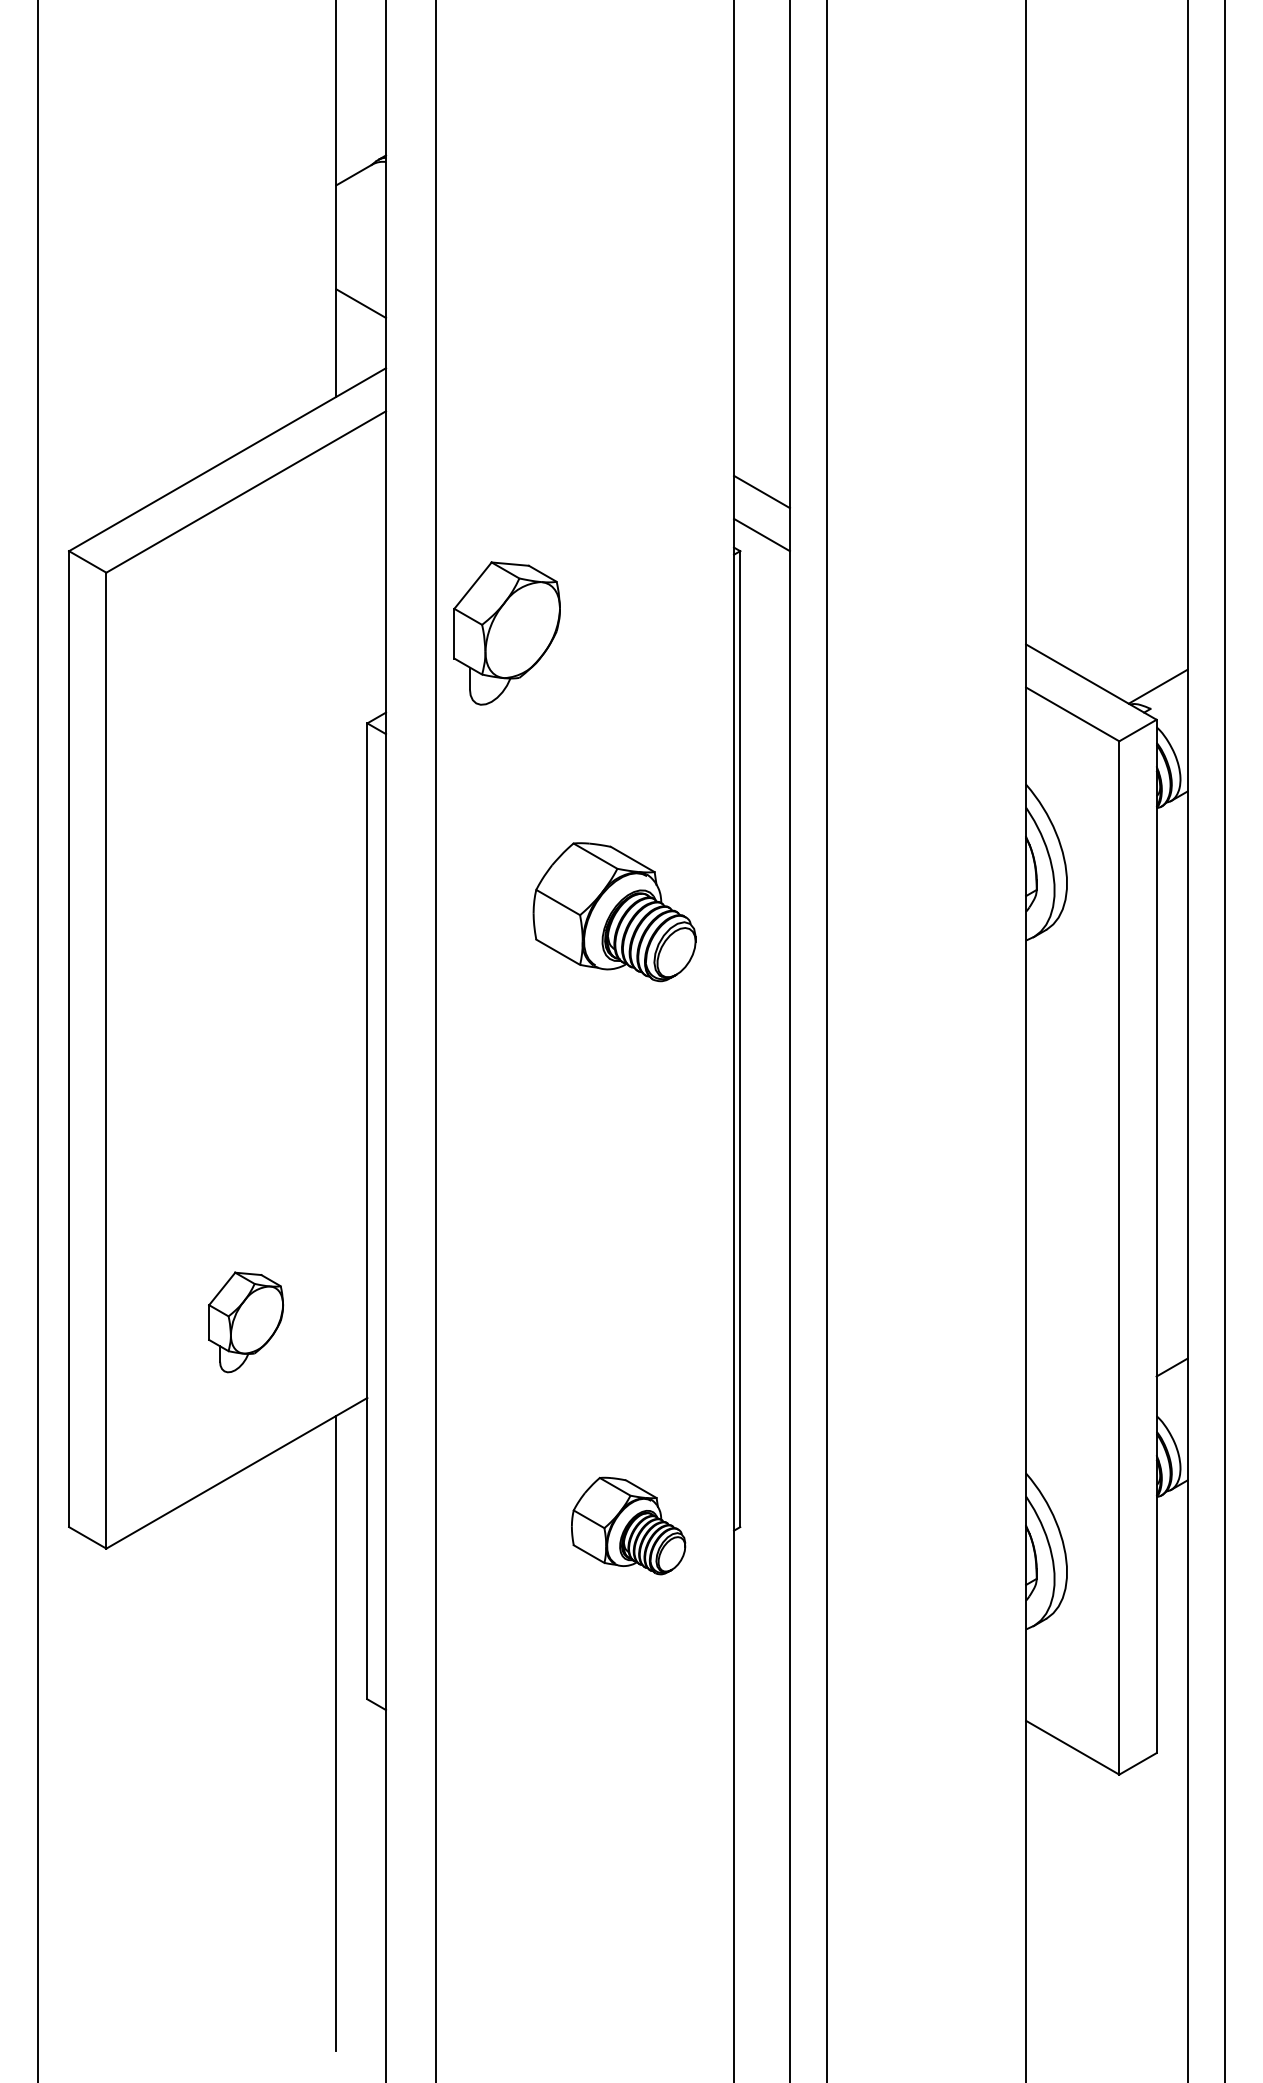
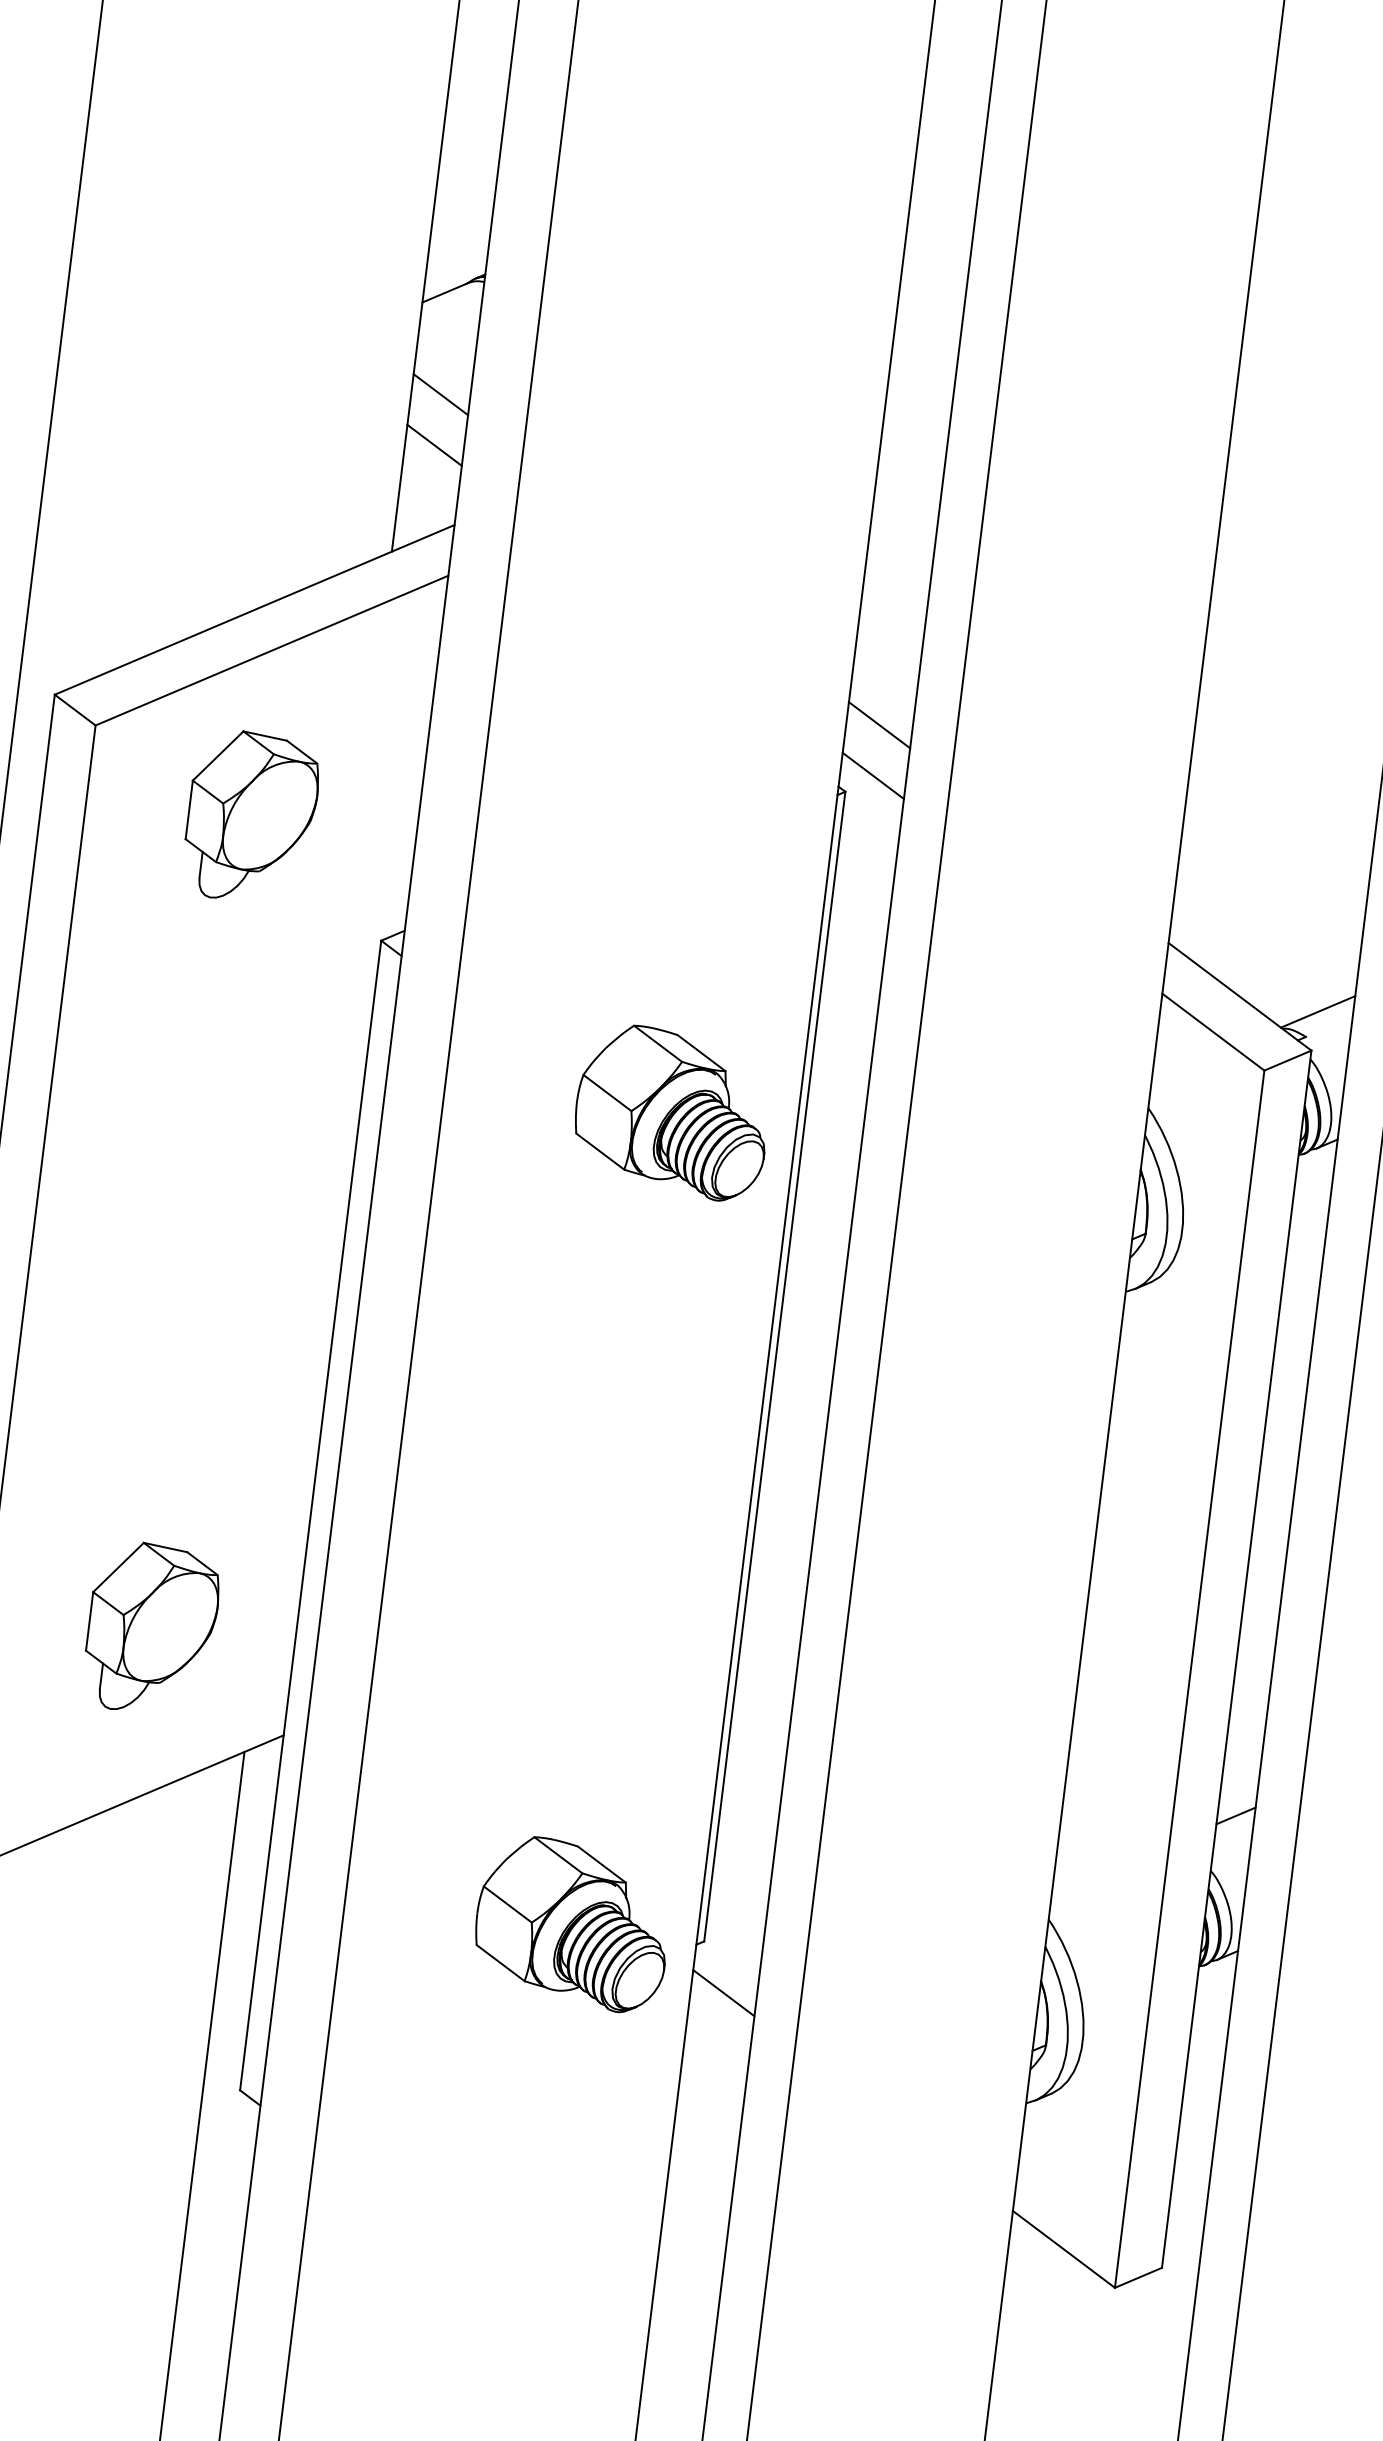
line: (361, 260) -> (441, 394), added
part: (506, 633) -> (250, 817), moved
part: (614, 912) -> (672, 1112), moved
part: (245, 1322) -> (151, 1628), size x1.43
part: (628, 1525) -> (572, 1923), size x1.43
line: (761, 1568) -> (723, 1993), added

